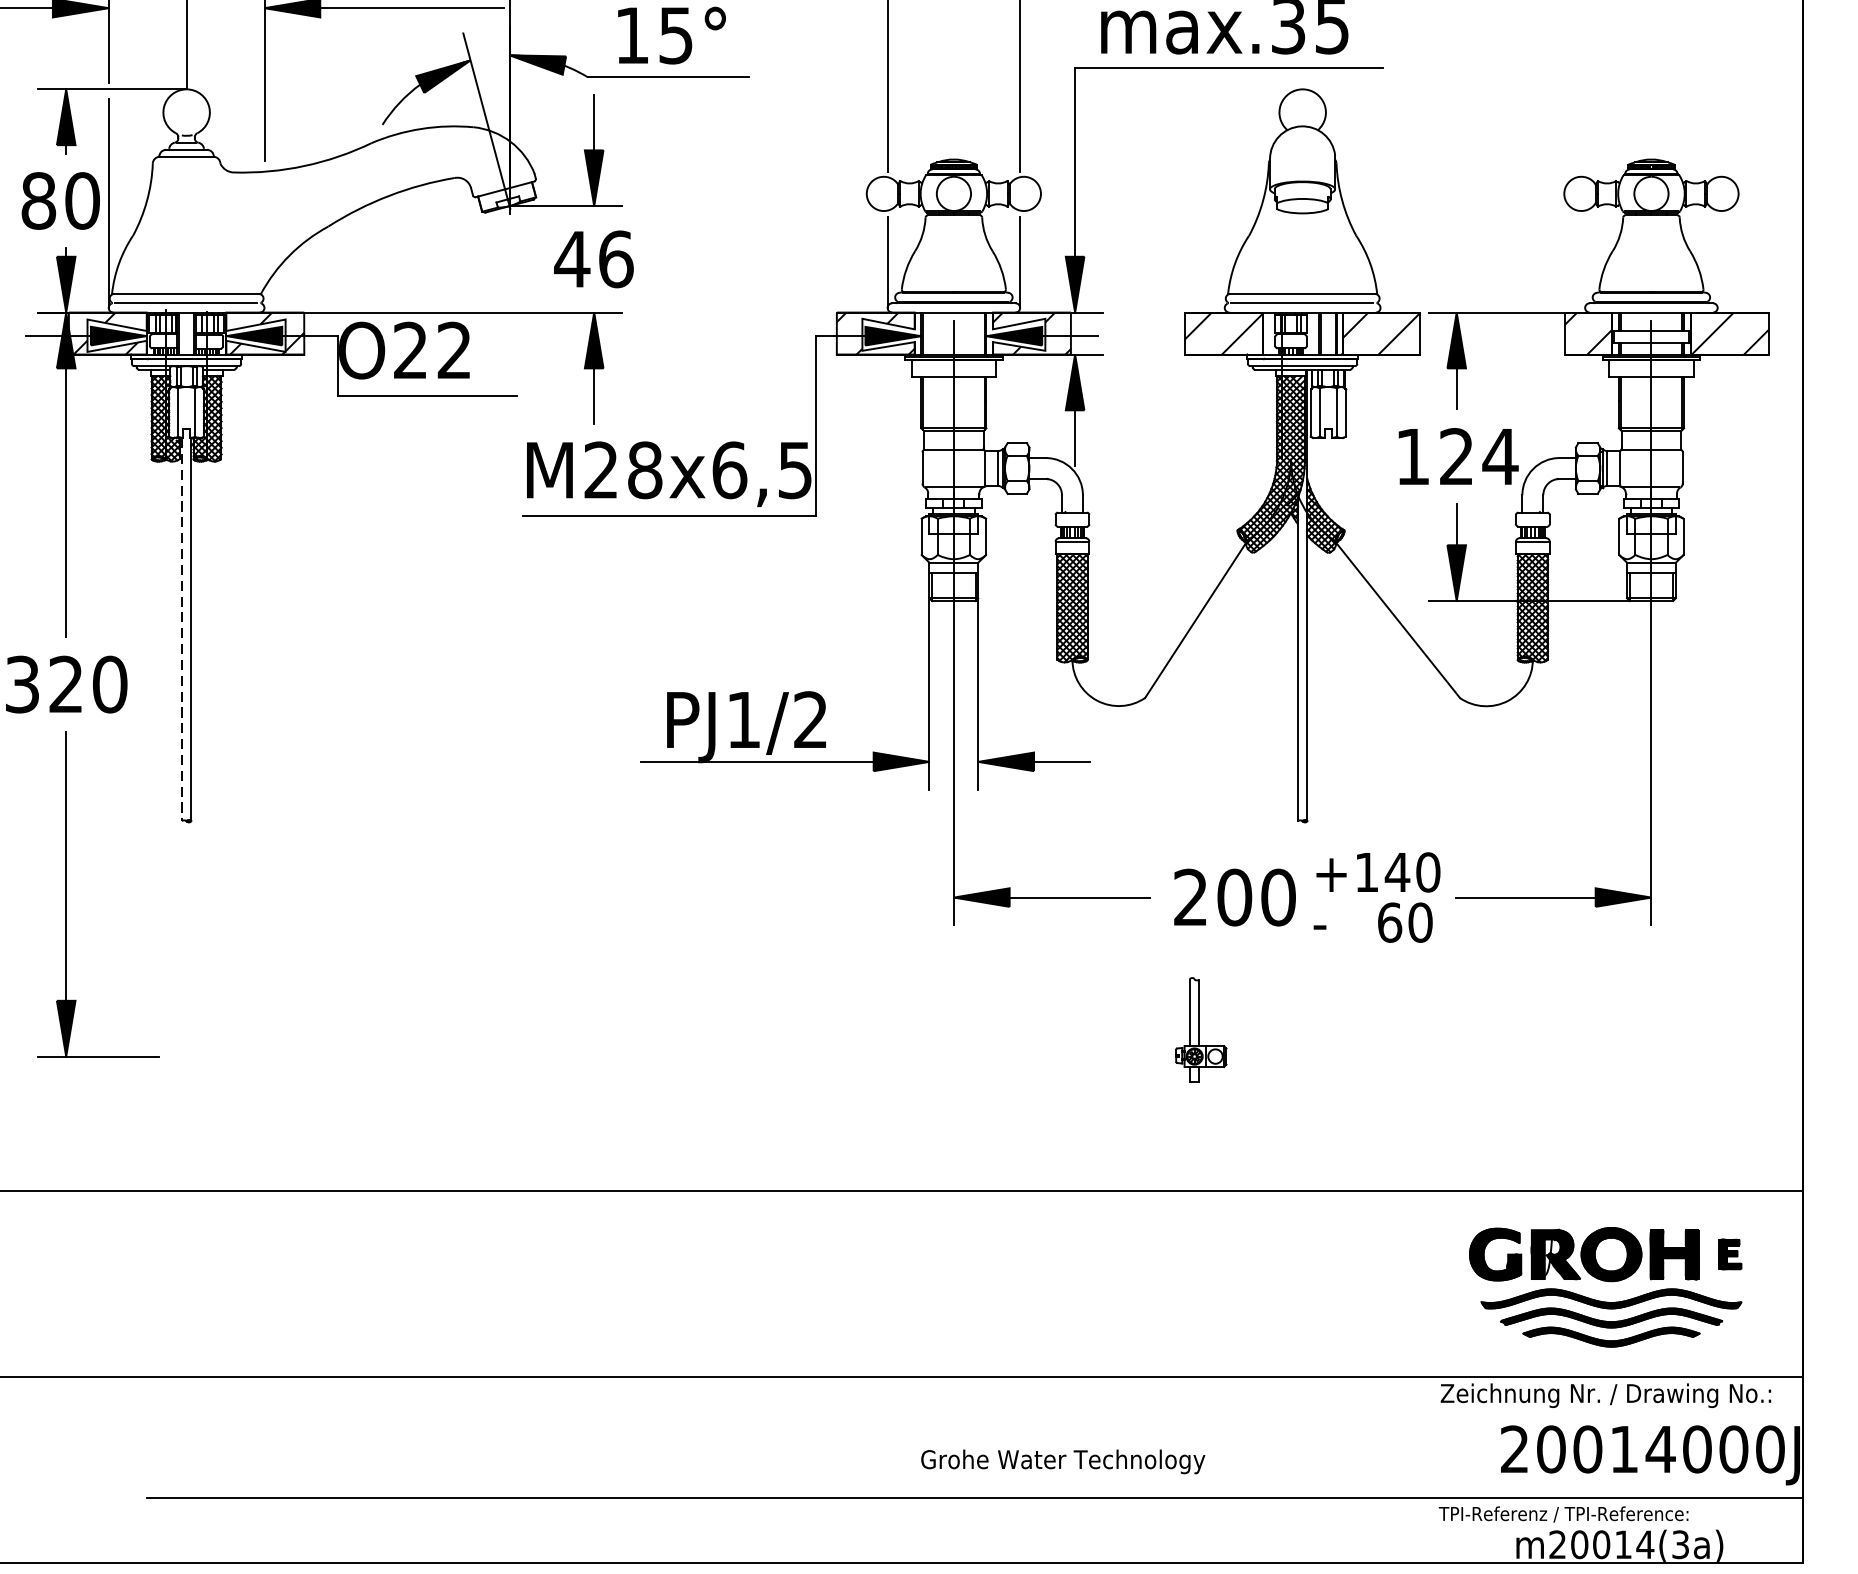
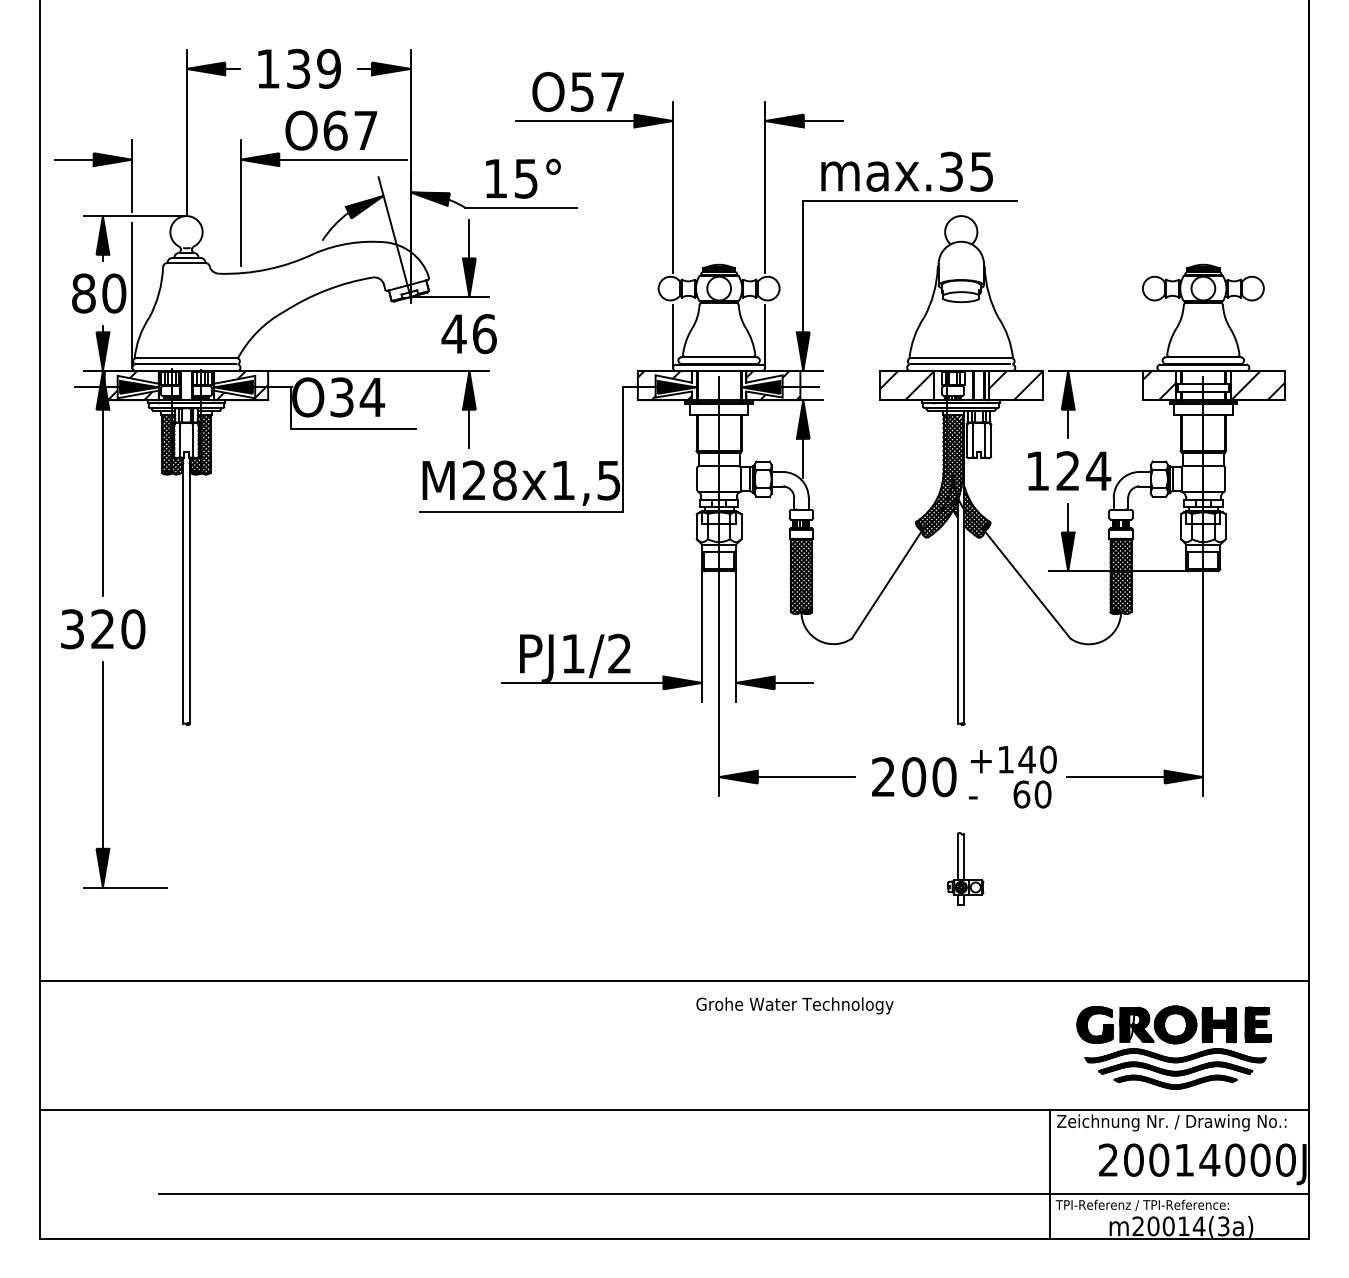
text: (432, 350) -> (357, 397), O22 -> O34
text: (729, 470) -> (563, 480), M28x6,5 -> M28x1,5
line: (182, 630) -> (183, 591), dashed -> solid
part: (1200, 1029) -> (965, 868), moved
part: (1729, 1253) -> (1257, 1024), size x1.67
text: (1062, 1461) -> (794, 1005), moved
line: (1431, 1469) -> (1050, 1174), added

